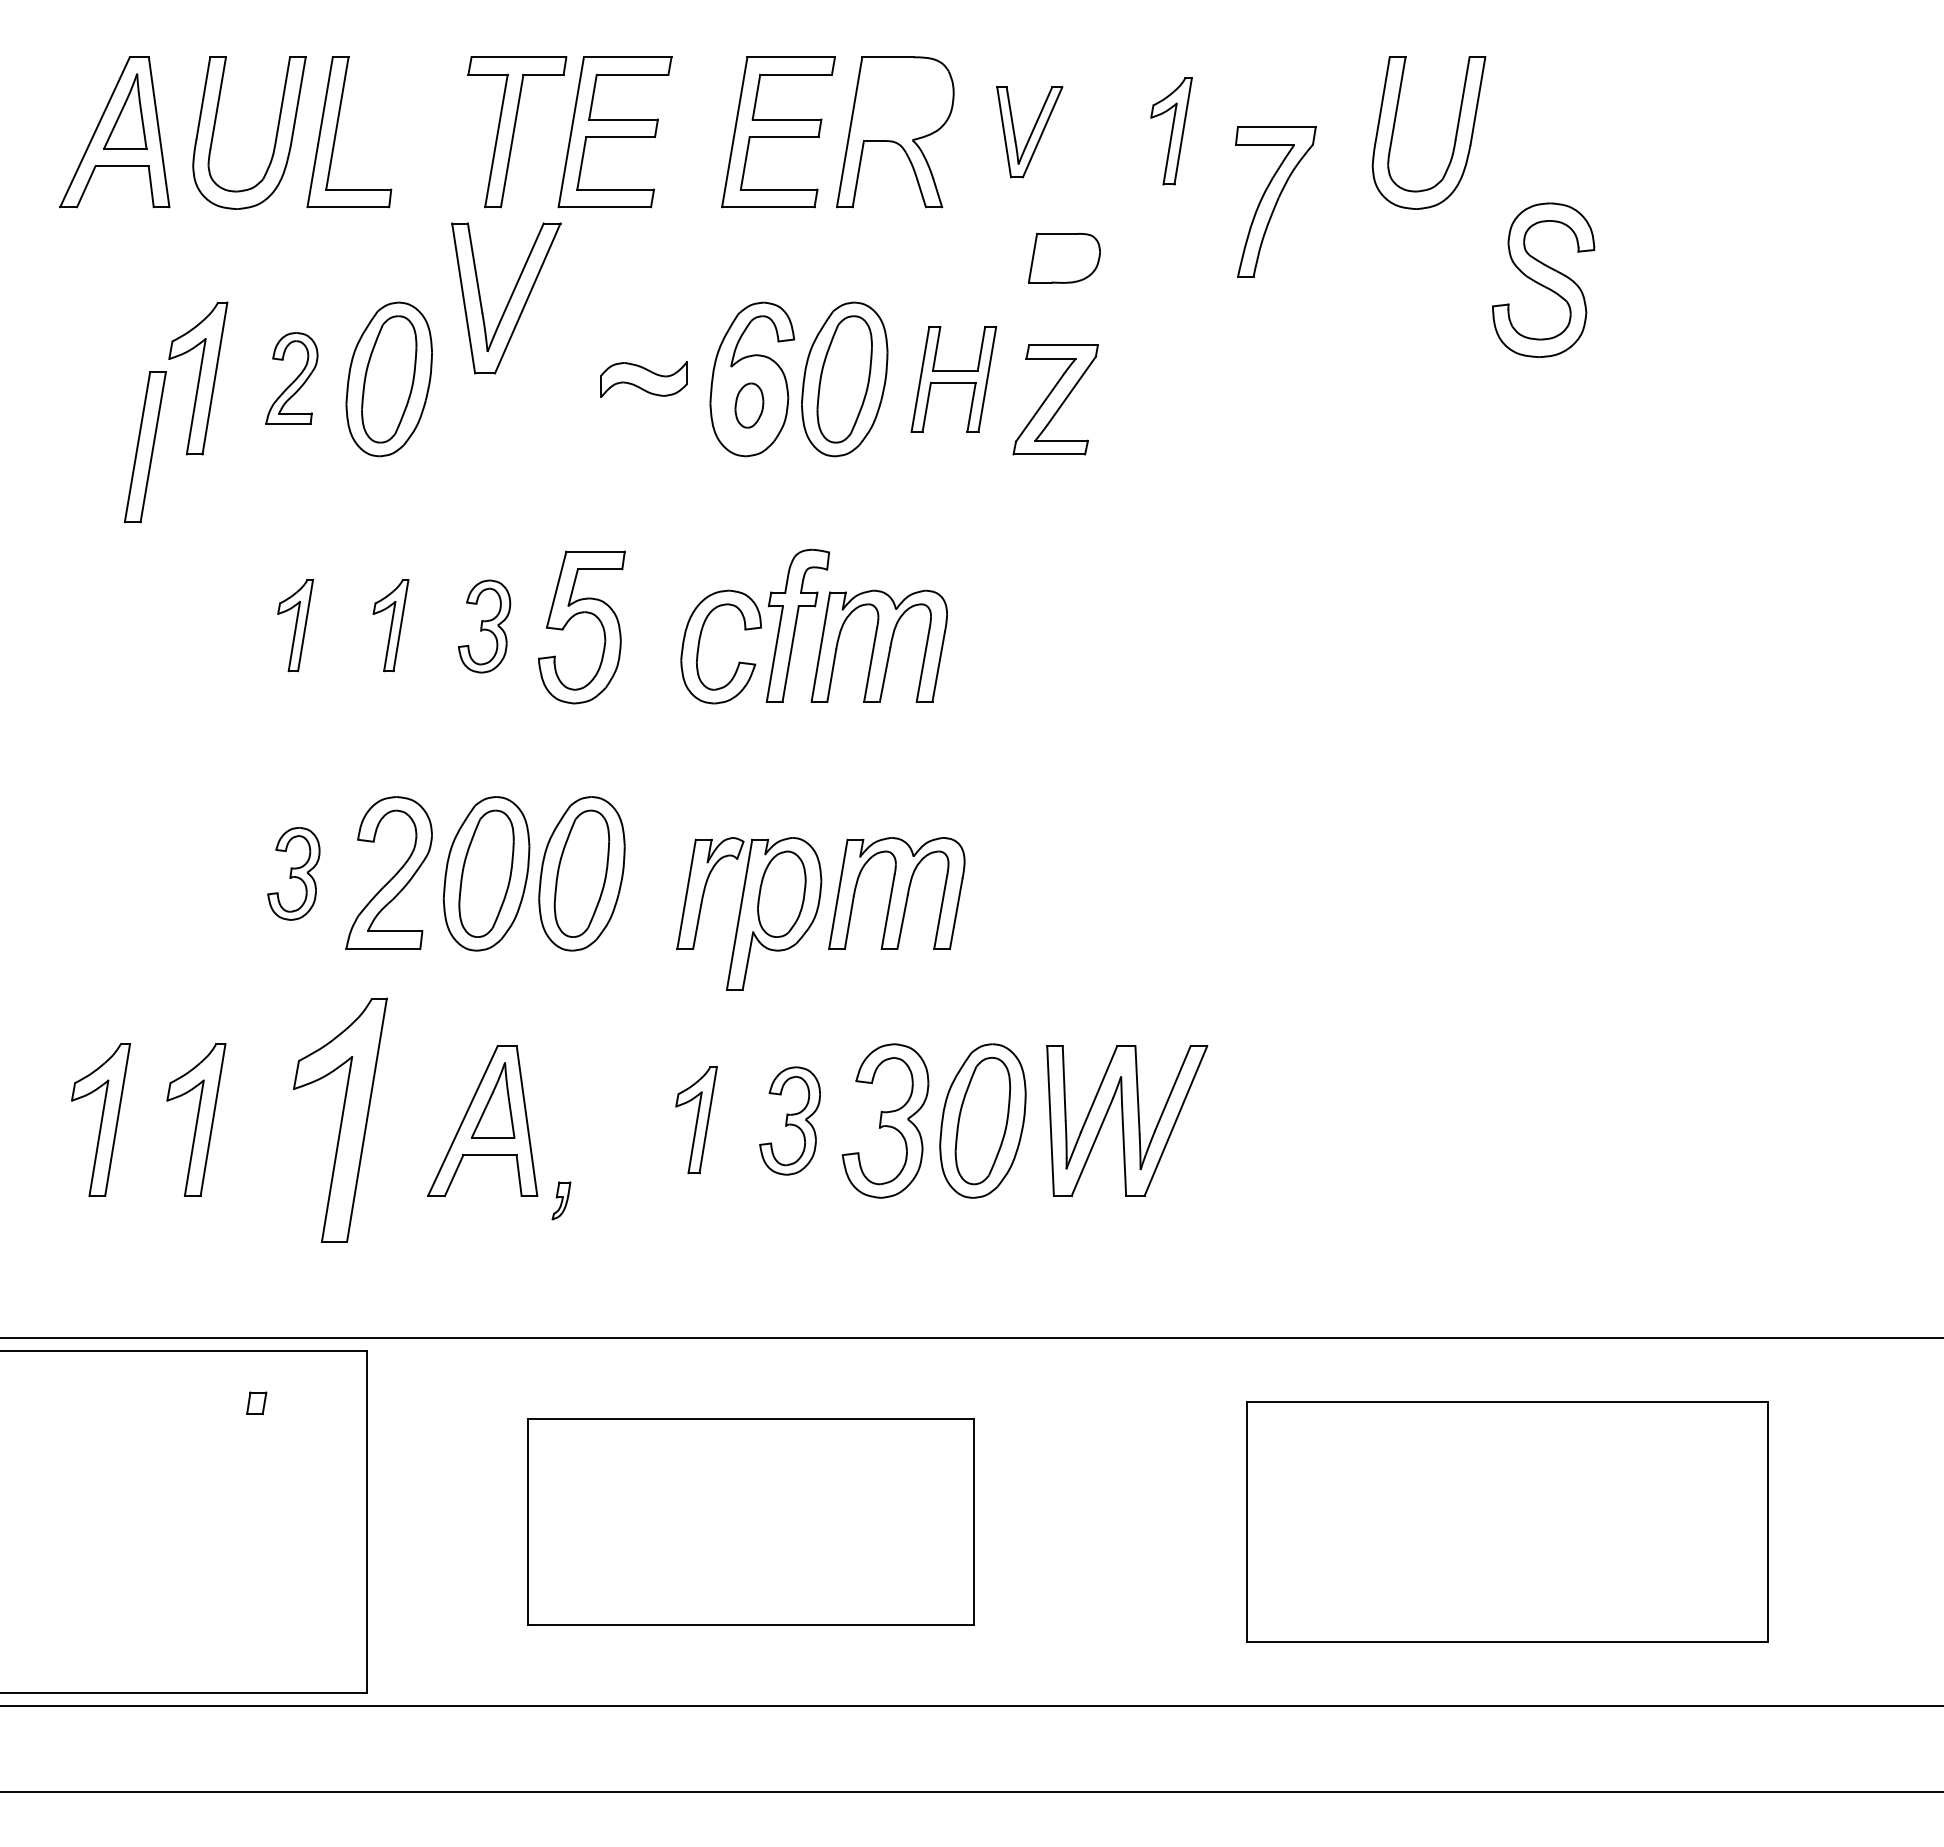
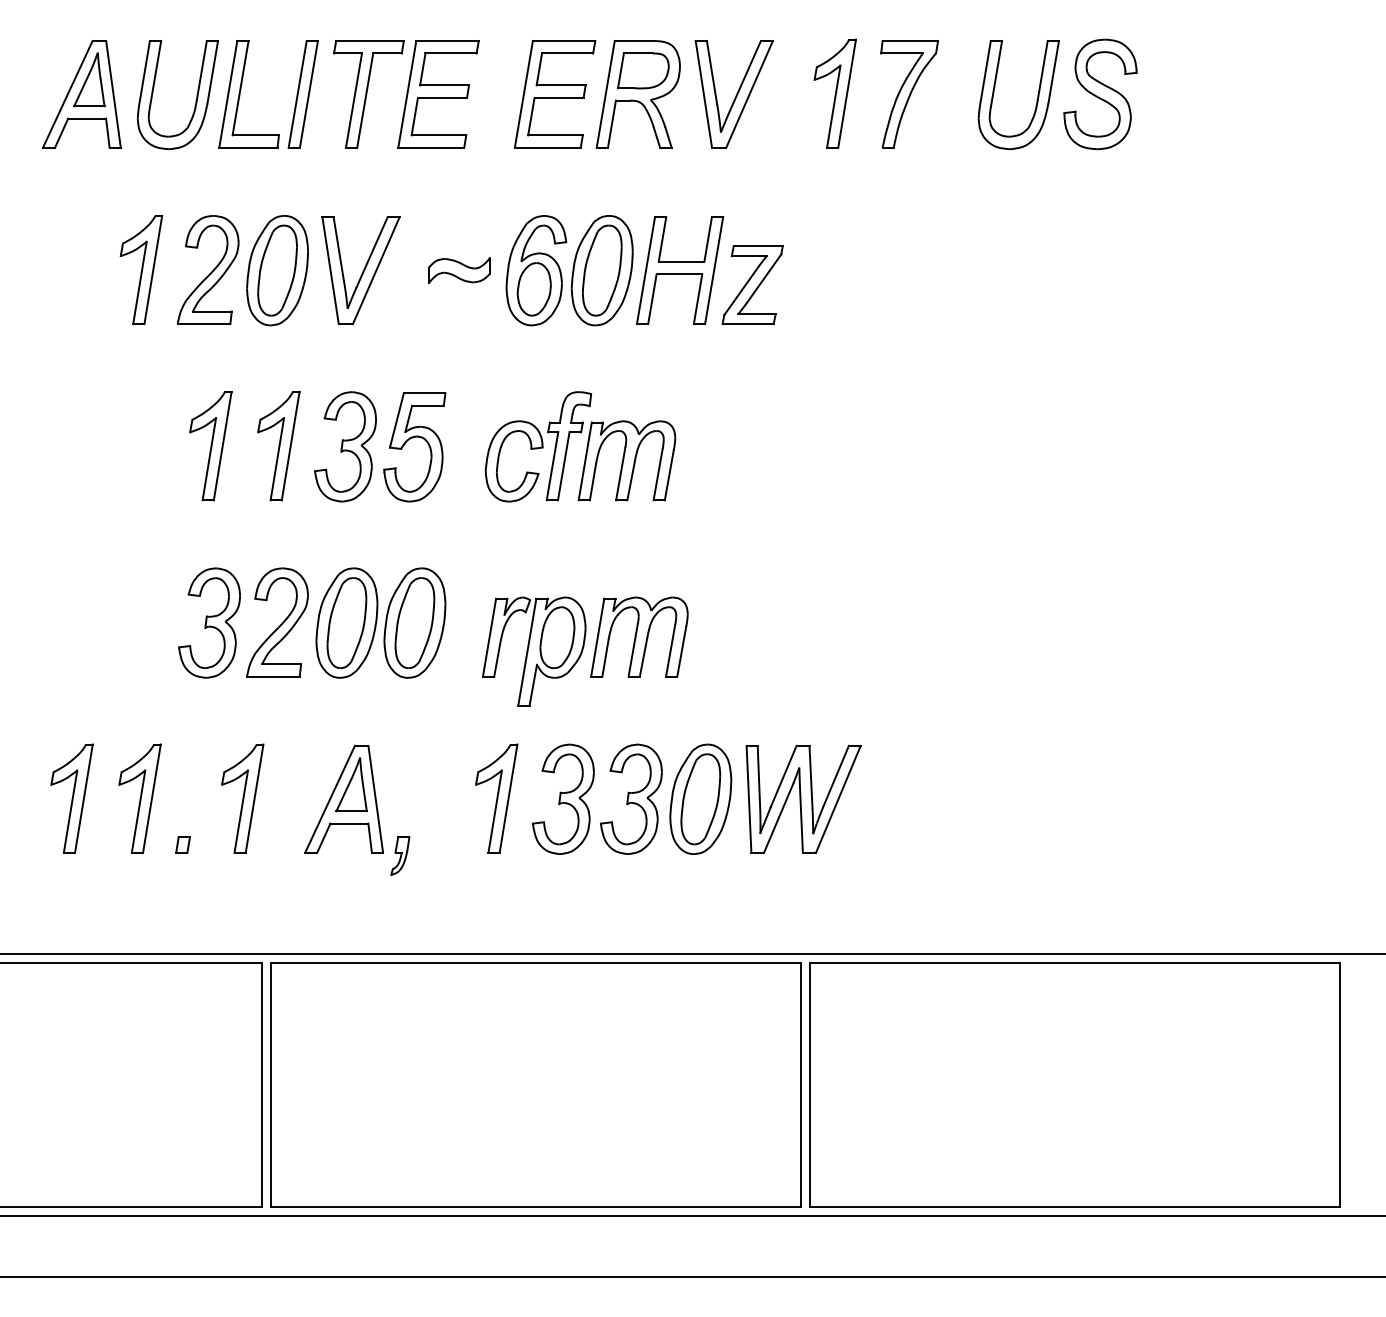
part: (1171, 131) -> (835, 93), size x1.43
part: (1029, 132) -> (733, 94), size x1.67
part: (1275, 201) -> (909, 93), moved
part: (1064, 257) -> (643, 70), moved
part: (1543, 279) -> (1100, 93), moved
part: (506, 298) -> (361, 270), moved
part: (291, 378) -> (207, 269), size x1.67
part: (953, 379) -> (679, 270), size x1.43
part: (749, 405) -> (534, 289), size x1.67
part: (144, 447) -> (302, 94), moved
part: (295, 625) -> (210, 446), size x1.67
part: (390, 625) -> (278, 446), size x1.67
part: (484, 626) -> (345, 446), size x1.67
part: (293, 873) -> (209, 622), size x1.67
part: (340, 1119) -> (242, 798), size x0.62
part: (696, 1119) -> (496, 798), size x1.43
part: (789, 1120) -> (562, 798), size x1.43
part: (561, 1200) -> (400, 855), size x1.43
part: (256, 1402) -> (182, 844), moved
part: (751, 1521) -> (535, 1084), size x1.67
part: (1507, 1521) -> (1074, 1084), size x1.43

